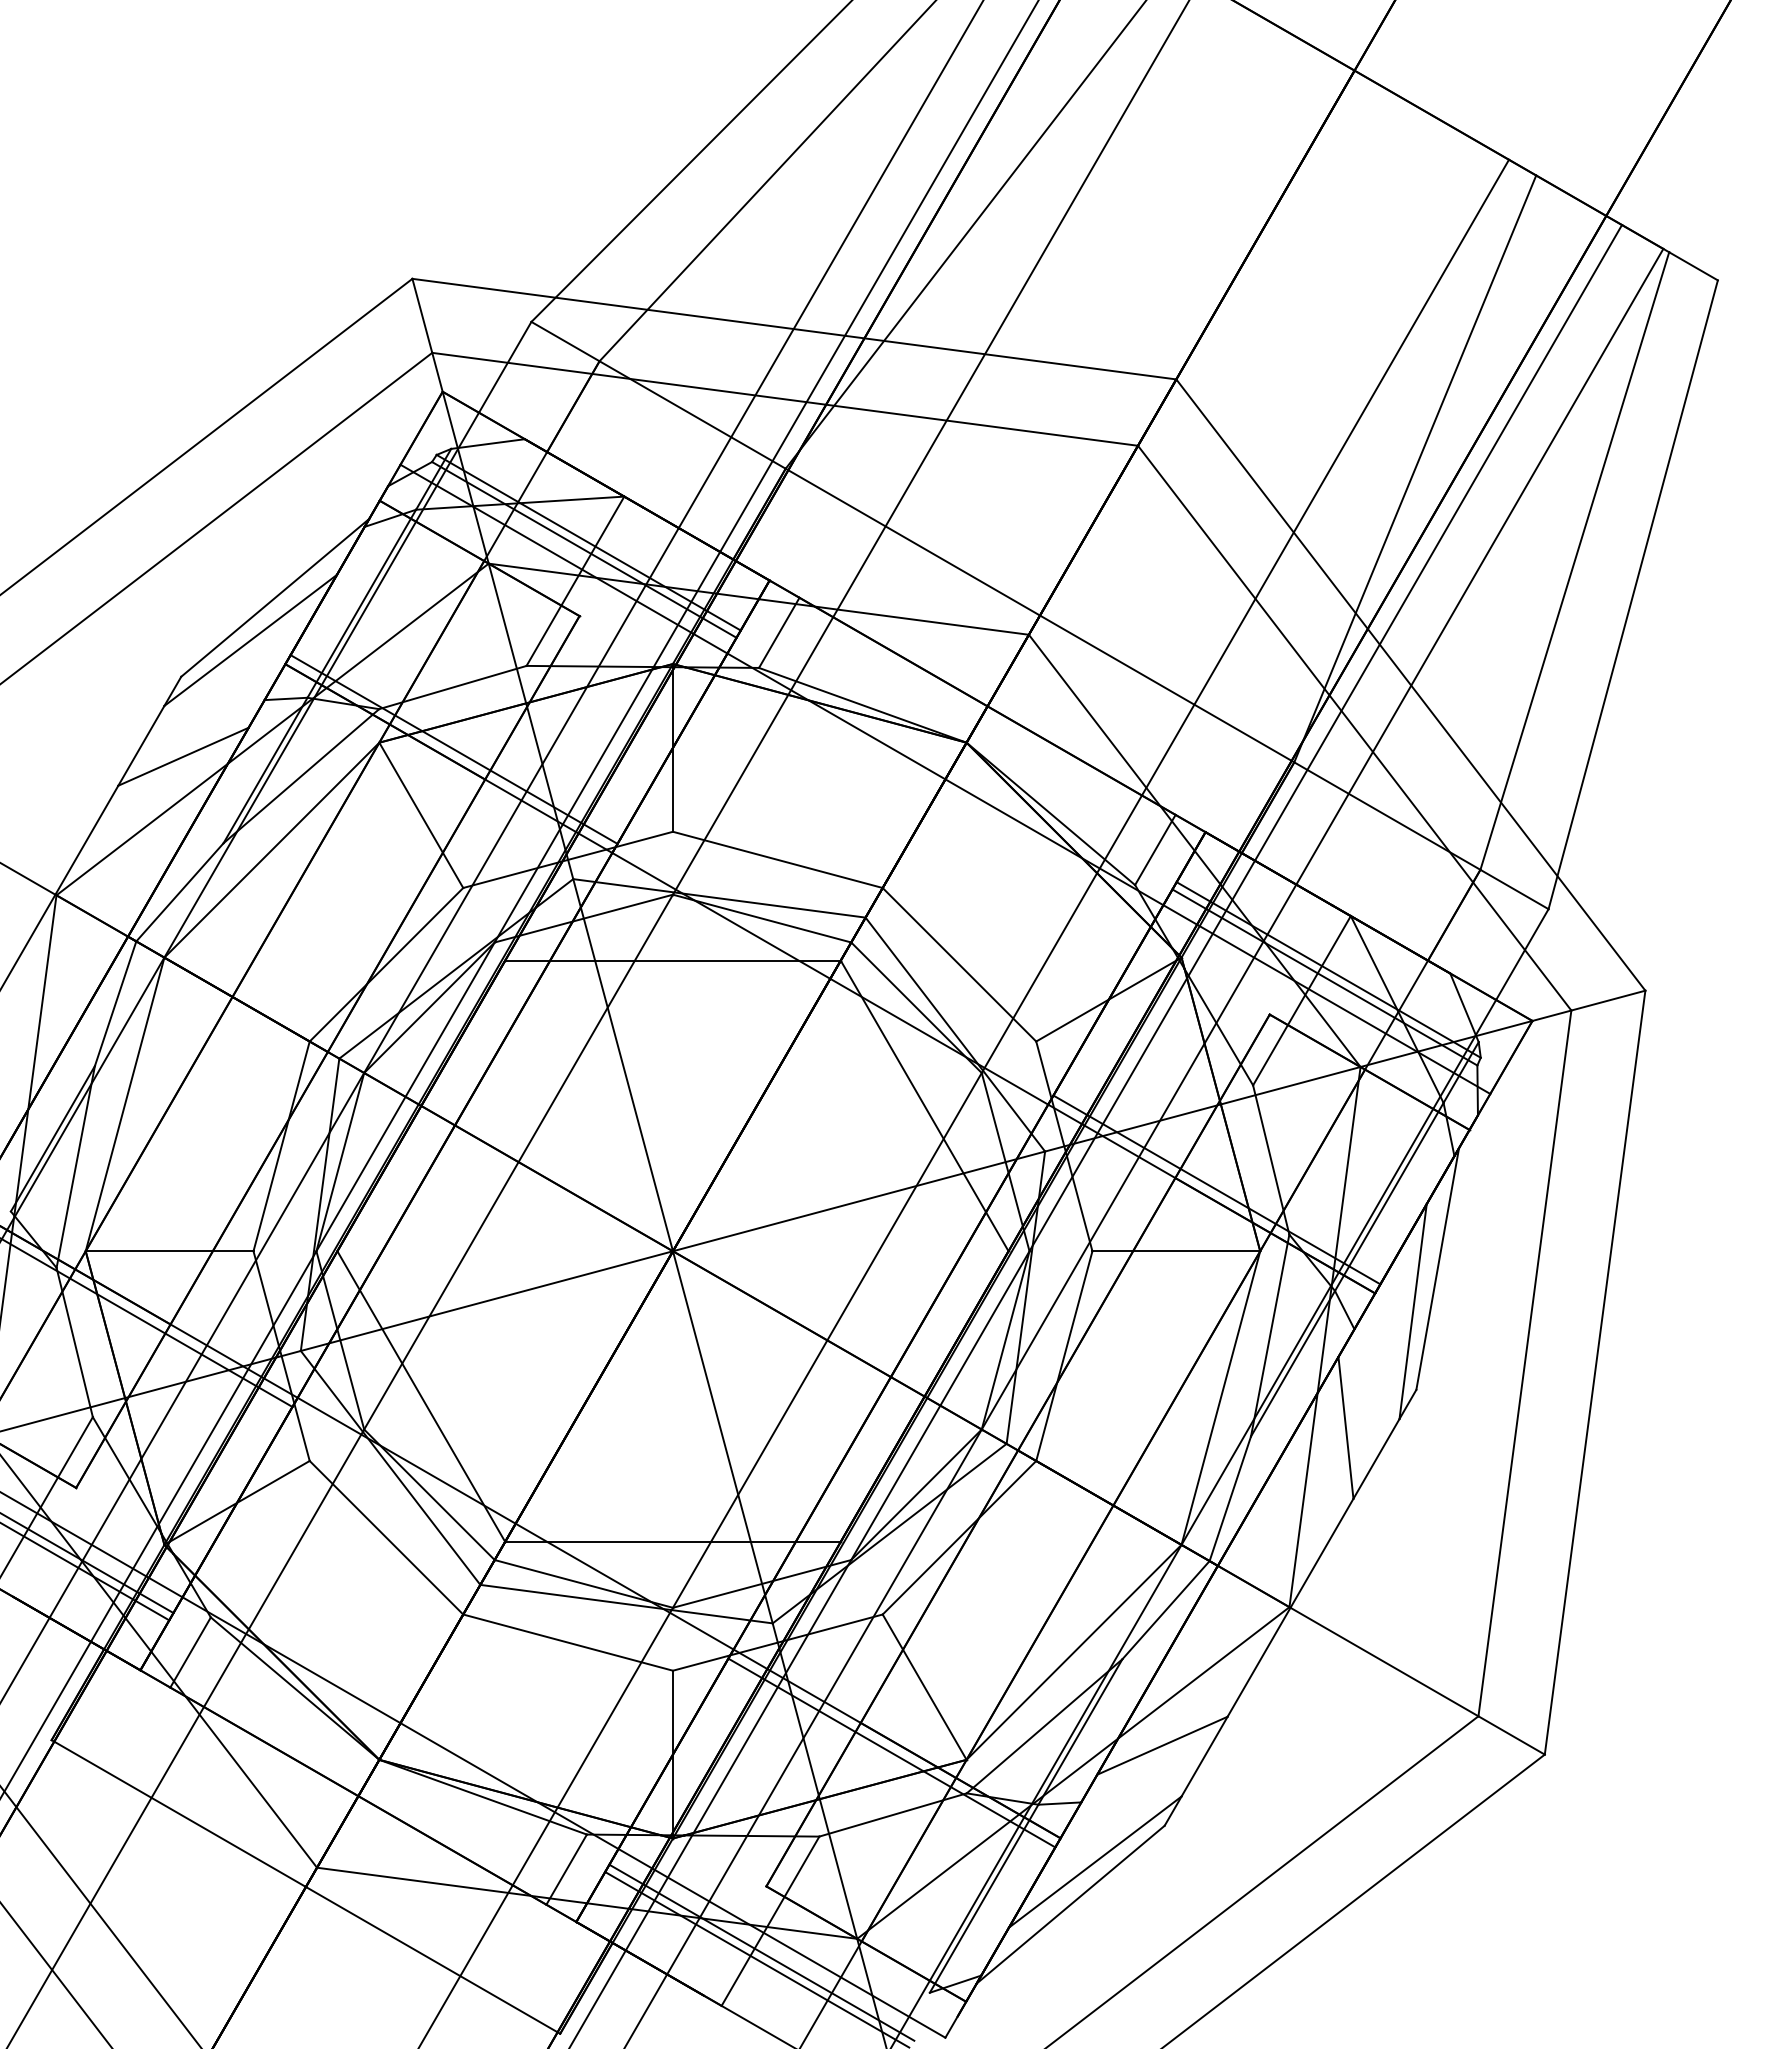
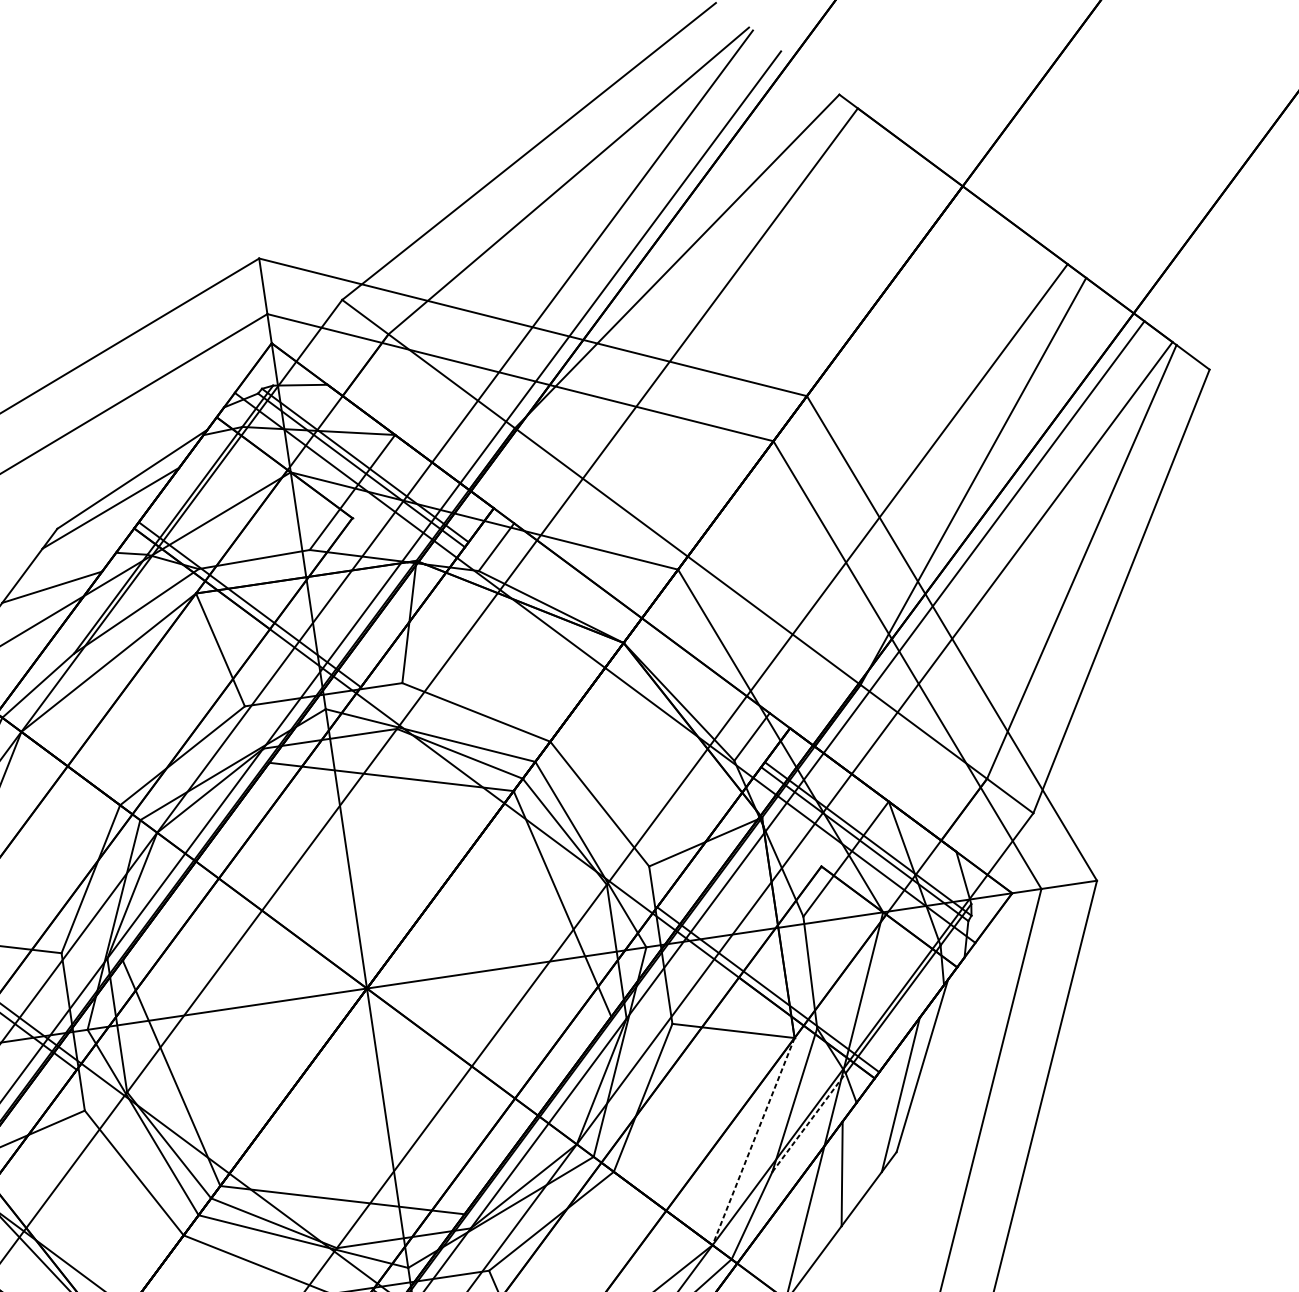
line: (1293, 1363) -> (809, 1122), solid -> dashed
line: (1220, 1398) -> (753, 1141), solid -> dashed

